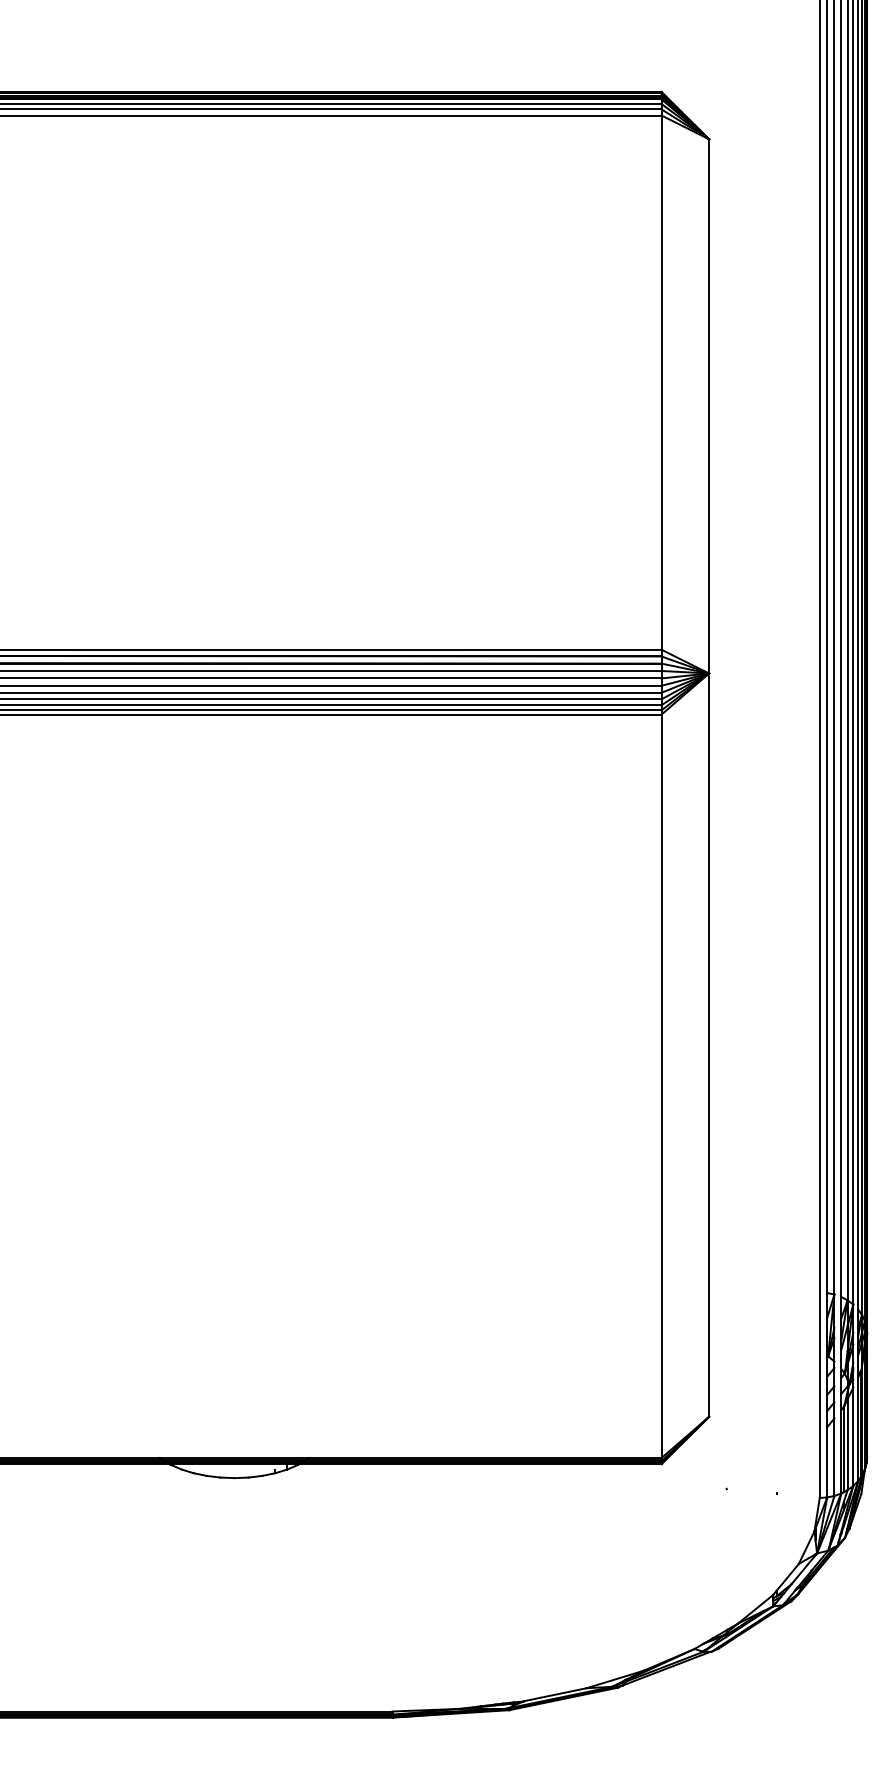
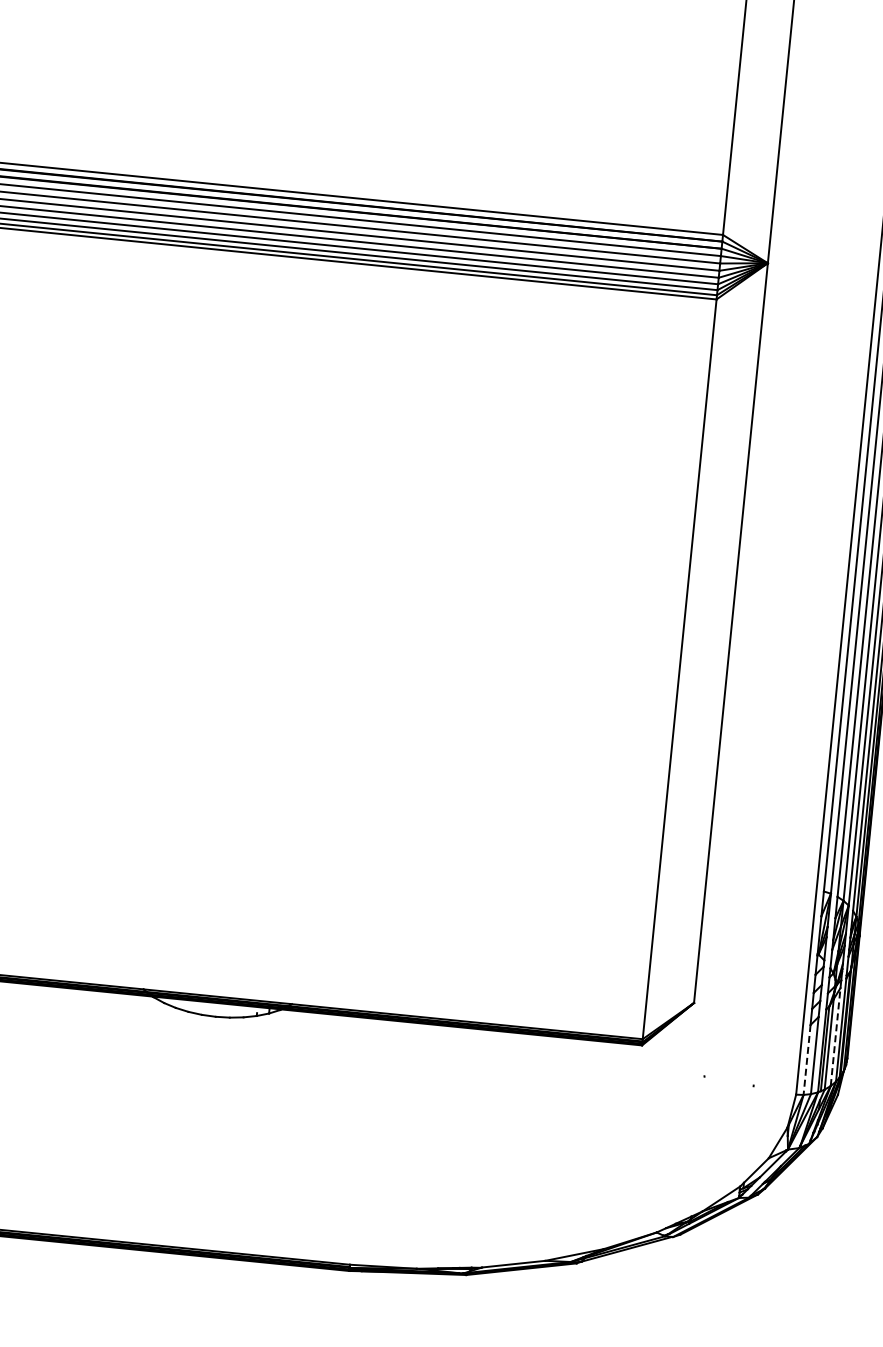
line: (853, 1436) -> (835, 1036), solid -> dashed
line: (827, 1462) -> (807, 1060), solid -> dashed

